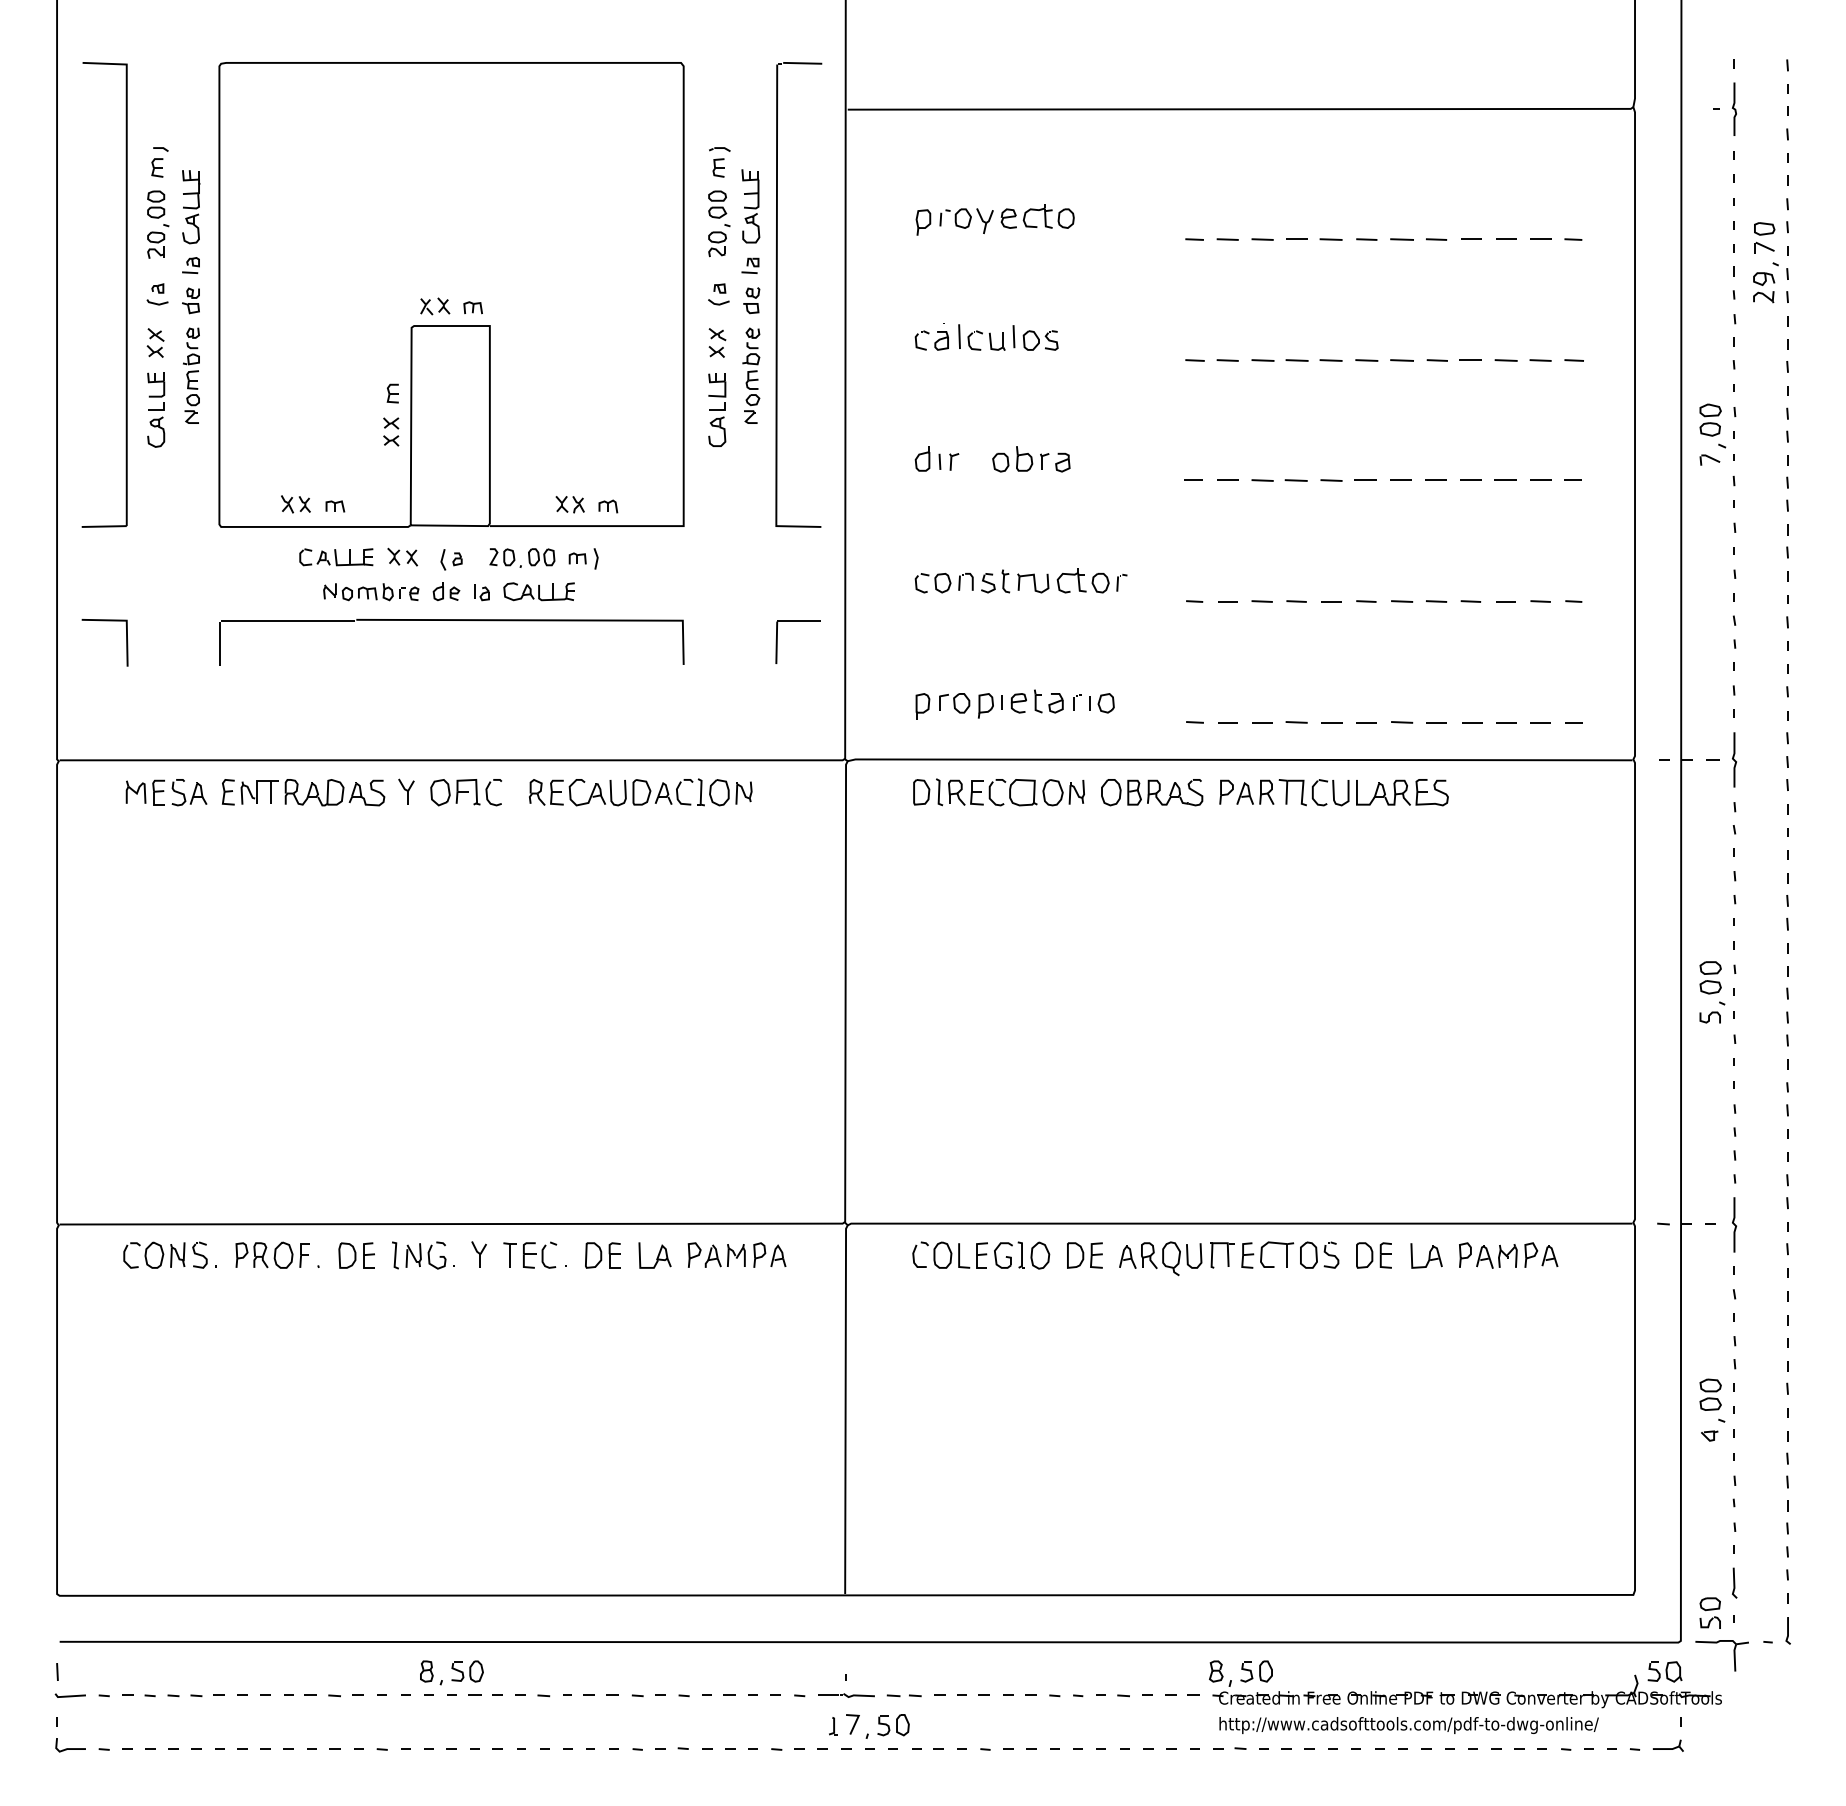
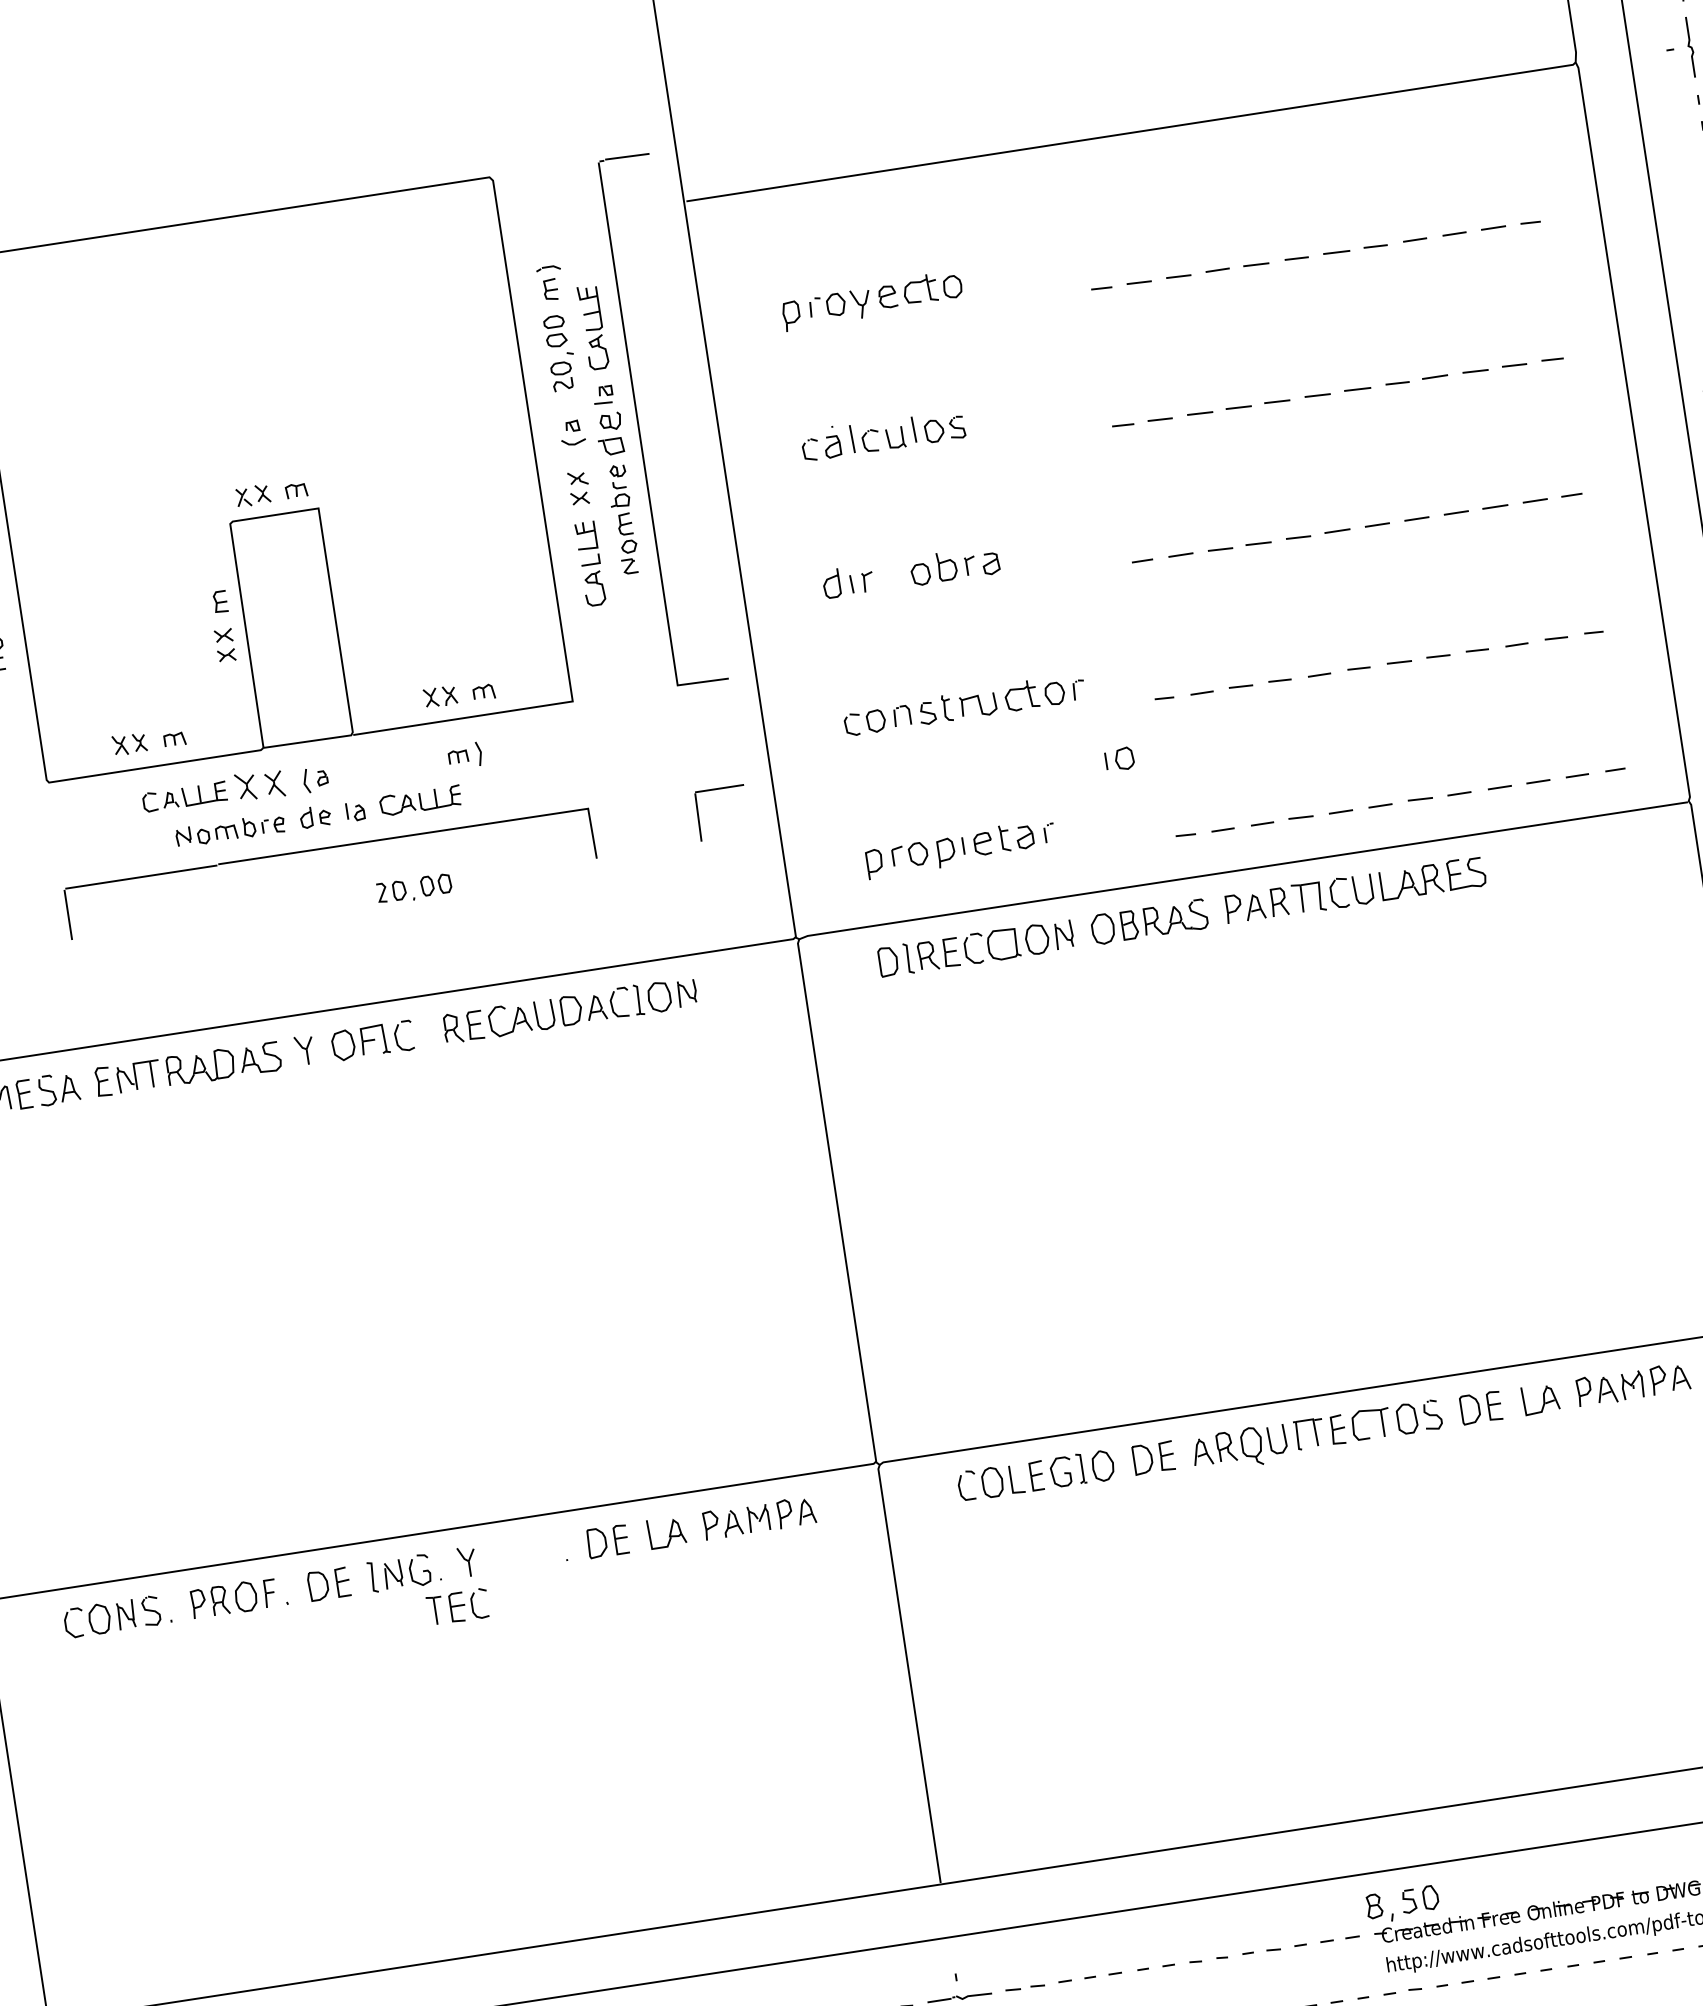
part: (751, 300) -> (610, 434), size x1.4
part: (402, 556) -> (259, 784), size x1.4
part: (522, 557) -> (414, 888), moved
part: (1101, 703) -> (1119, 759), moved
part: (530, 1254) -> (458, 1606), moved

